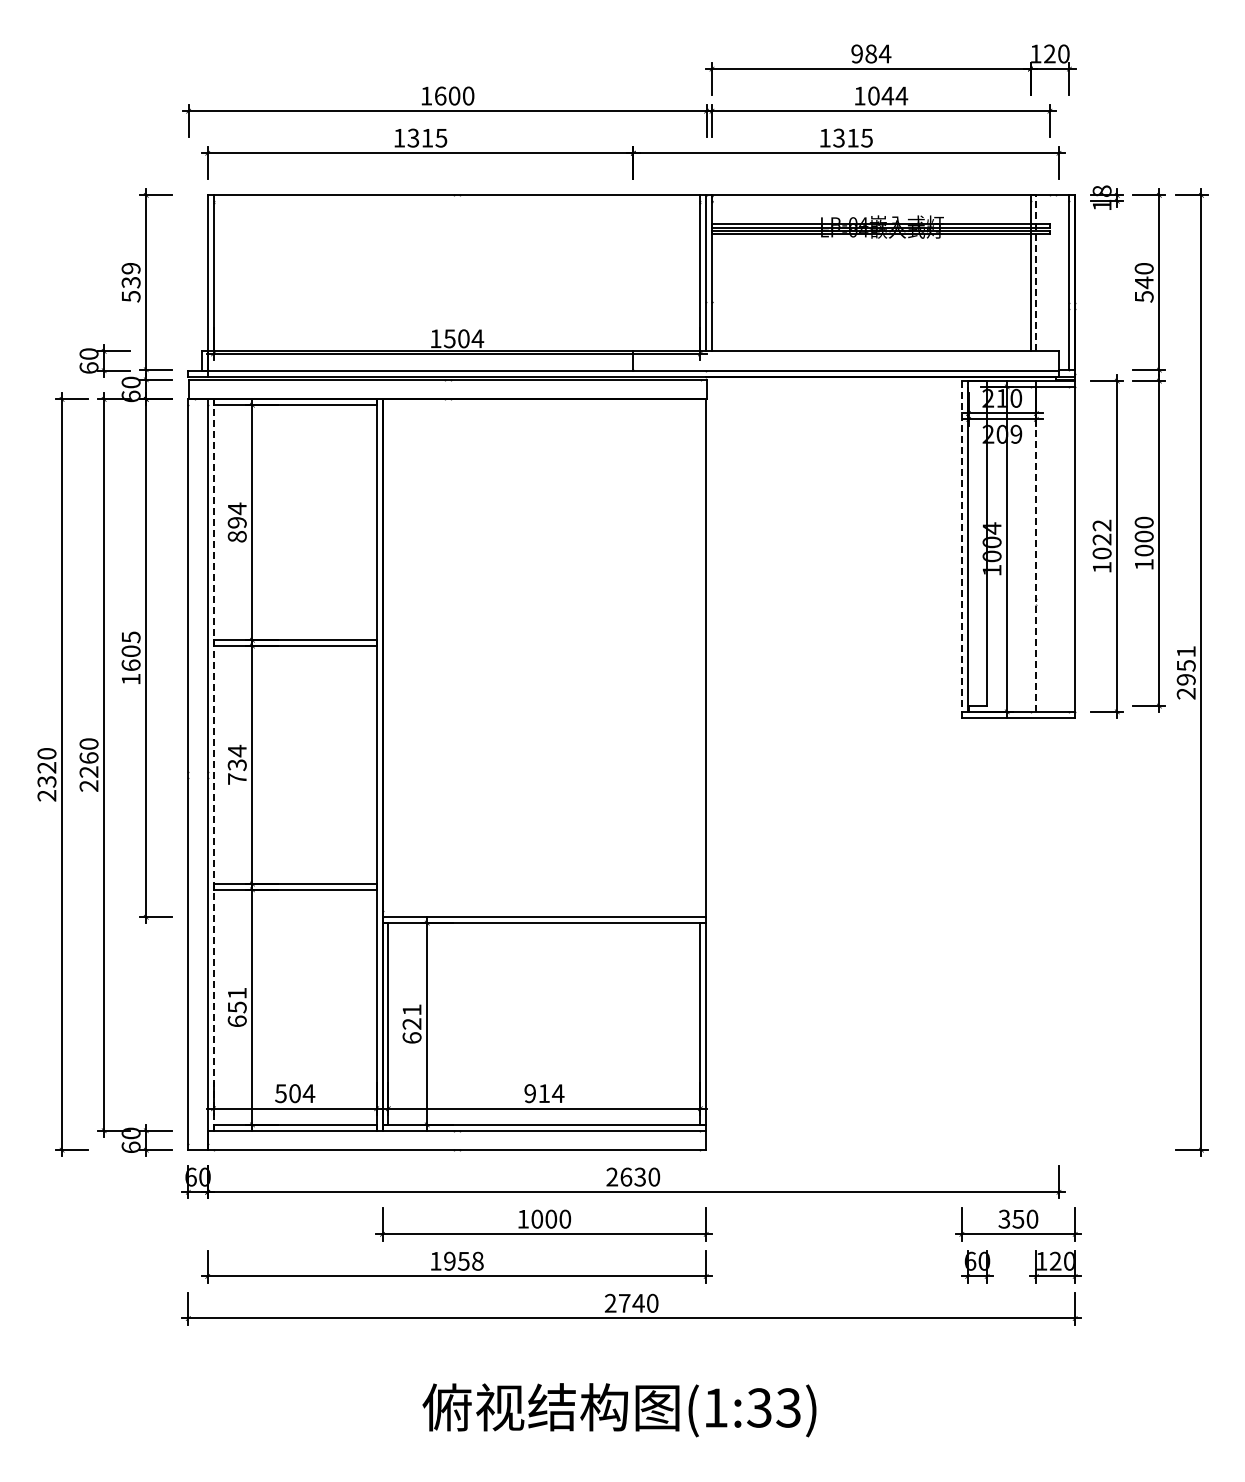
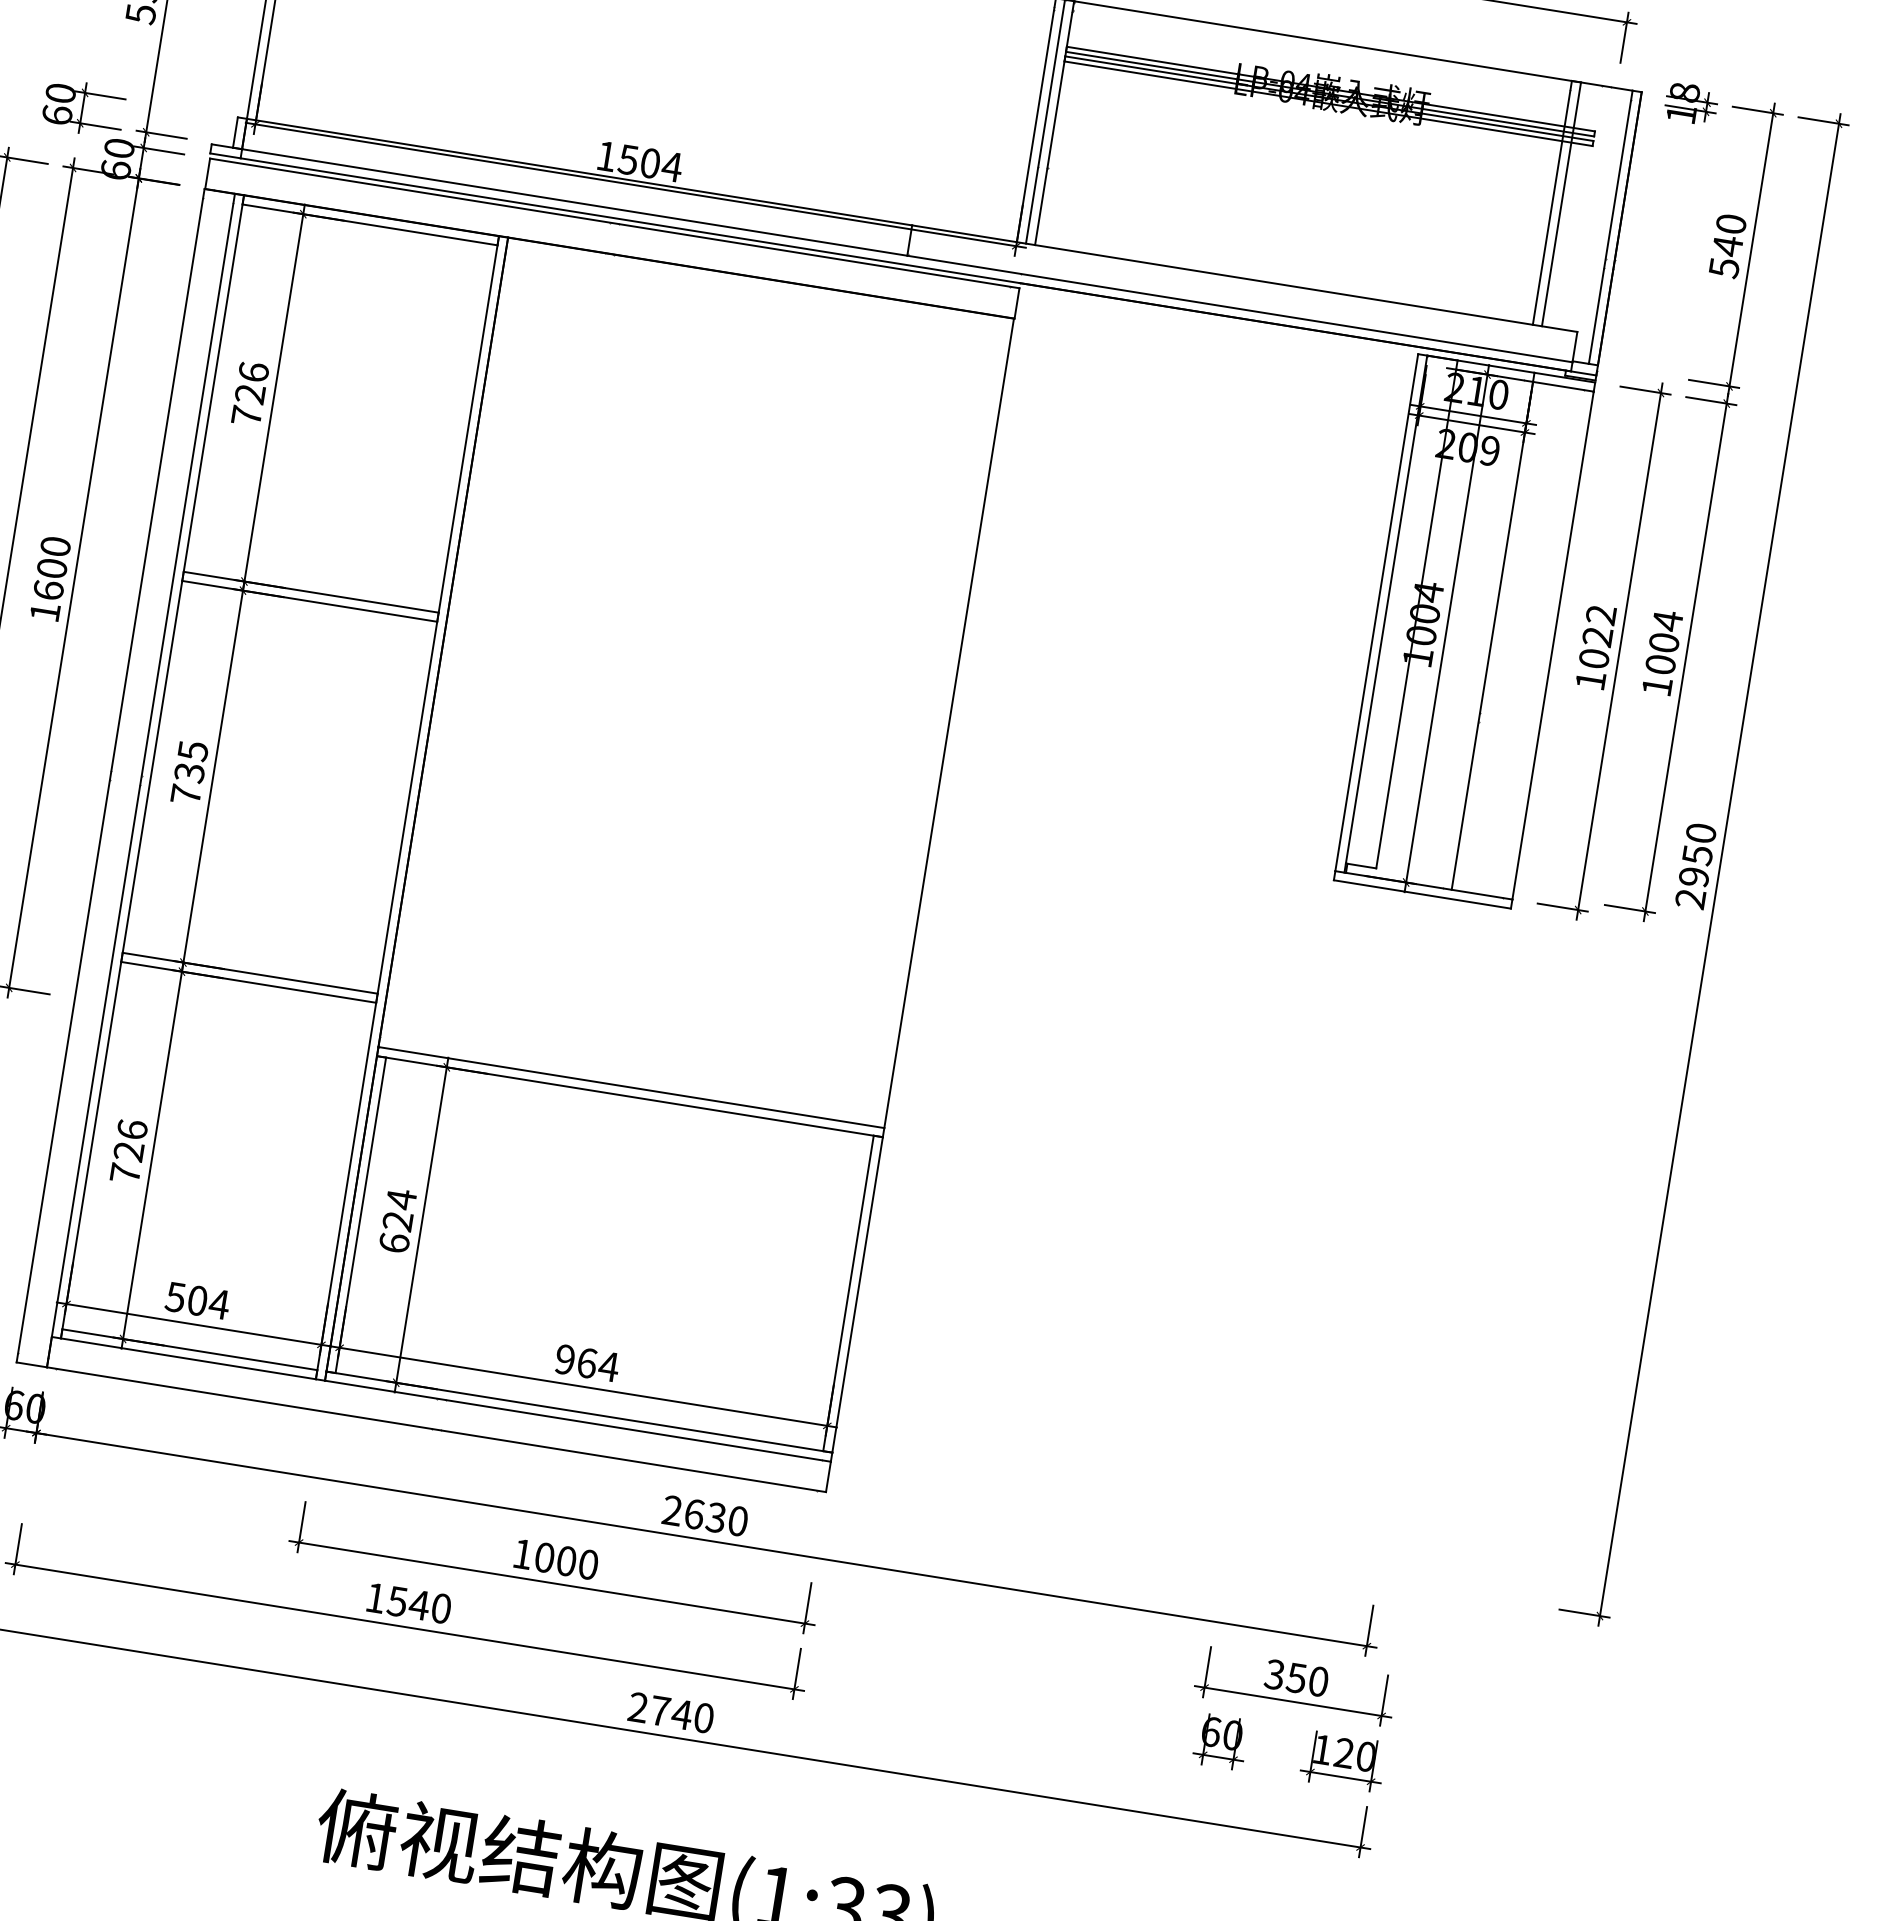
line: (1036, 272) -> (1561, 203), dashed -> solid
text: (236, 522) -> (249, 393), 894 -> 726
text: (1143, 522) -> (1666, 620), 1000 -> 1004
line: (961, 547) -> (1375, 614), dashed -> solid
line: (1036, 548) -> (1492, 634), dashed -> solid
text: (130, 637) -> (54, 546), 1605 -> 1600
text: (1185, 651) -> (1699, 832), 2951 -> 2950
text: (237, 750) -> (193, 750), 734 -> 735
line: (213, 765) -> (152, 767), dashed -> solid
text: (236, 1007) -> (127, 1151), 651 -> 726
text: (411, 1009) -> (400, 1198), 621 -> 624
text: (544, 1093) -> (587, 1363), 914 -> 964
text: (463, 1260) -> (419, 1603), 1958 -> 1540

